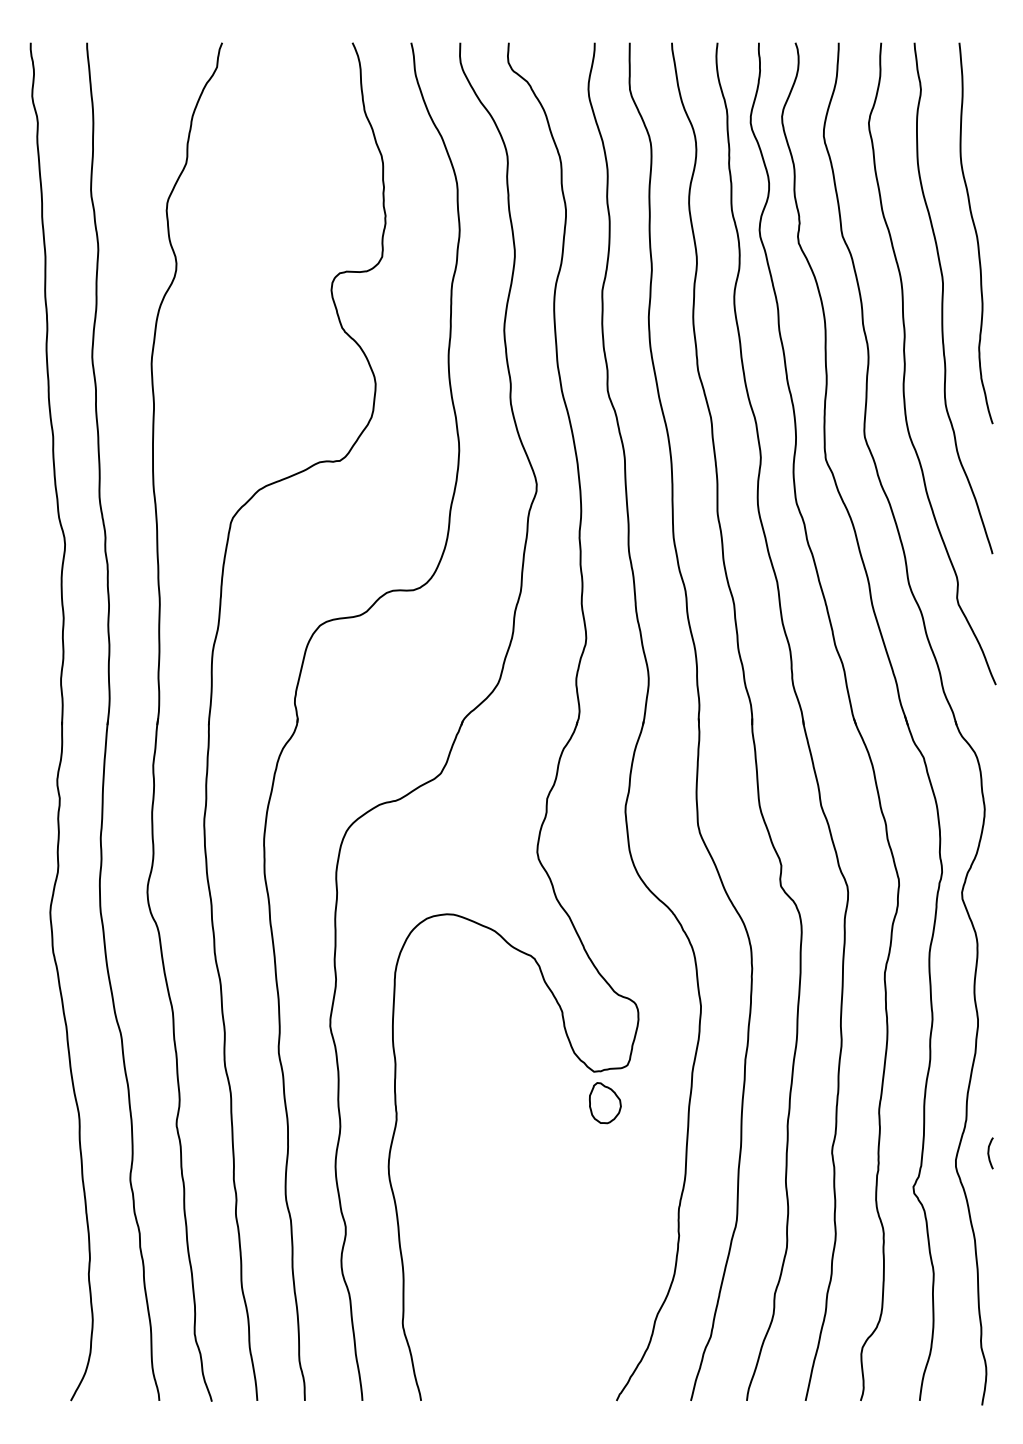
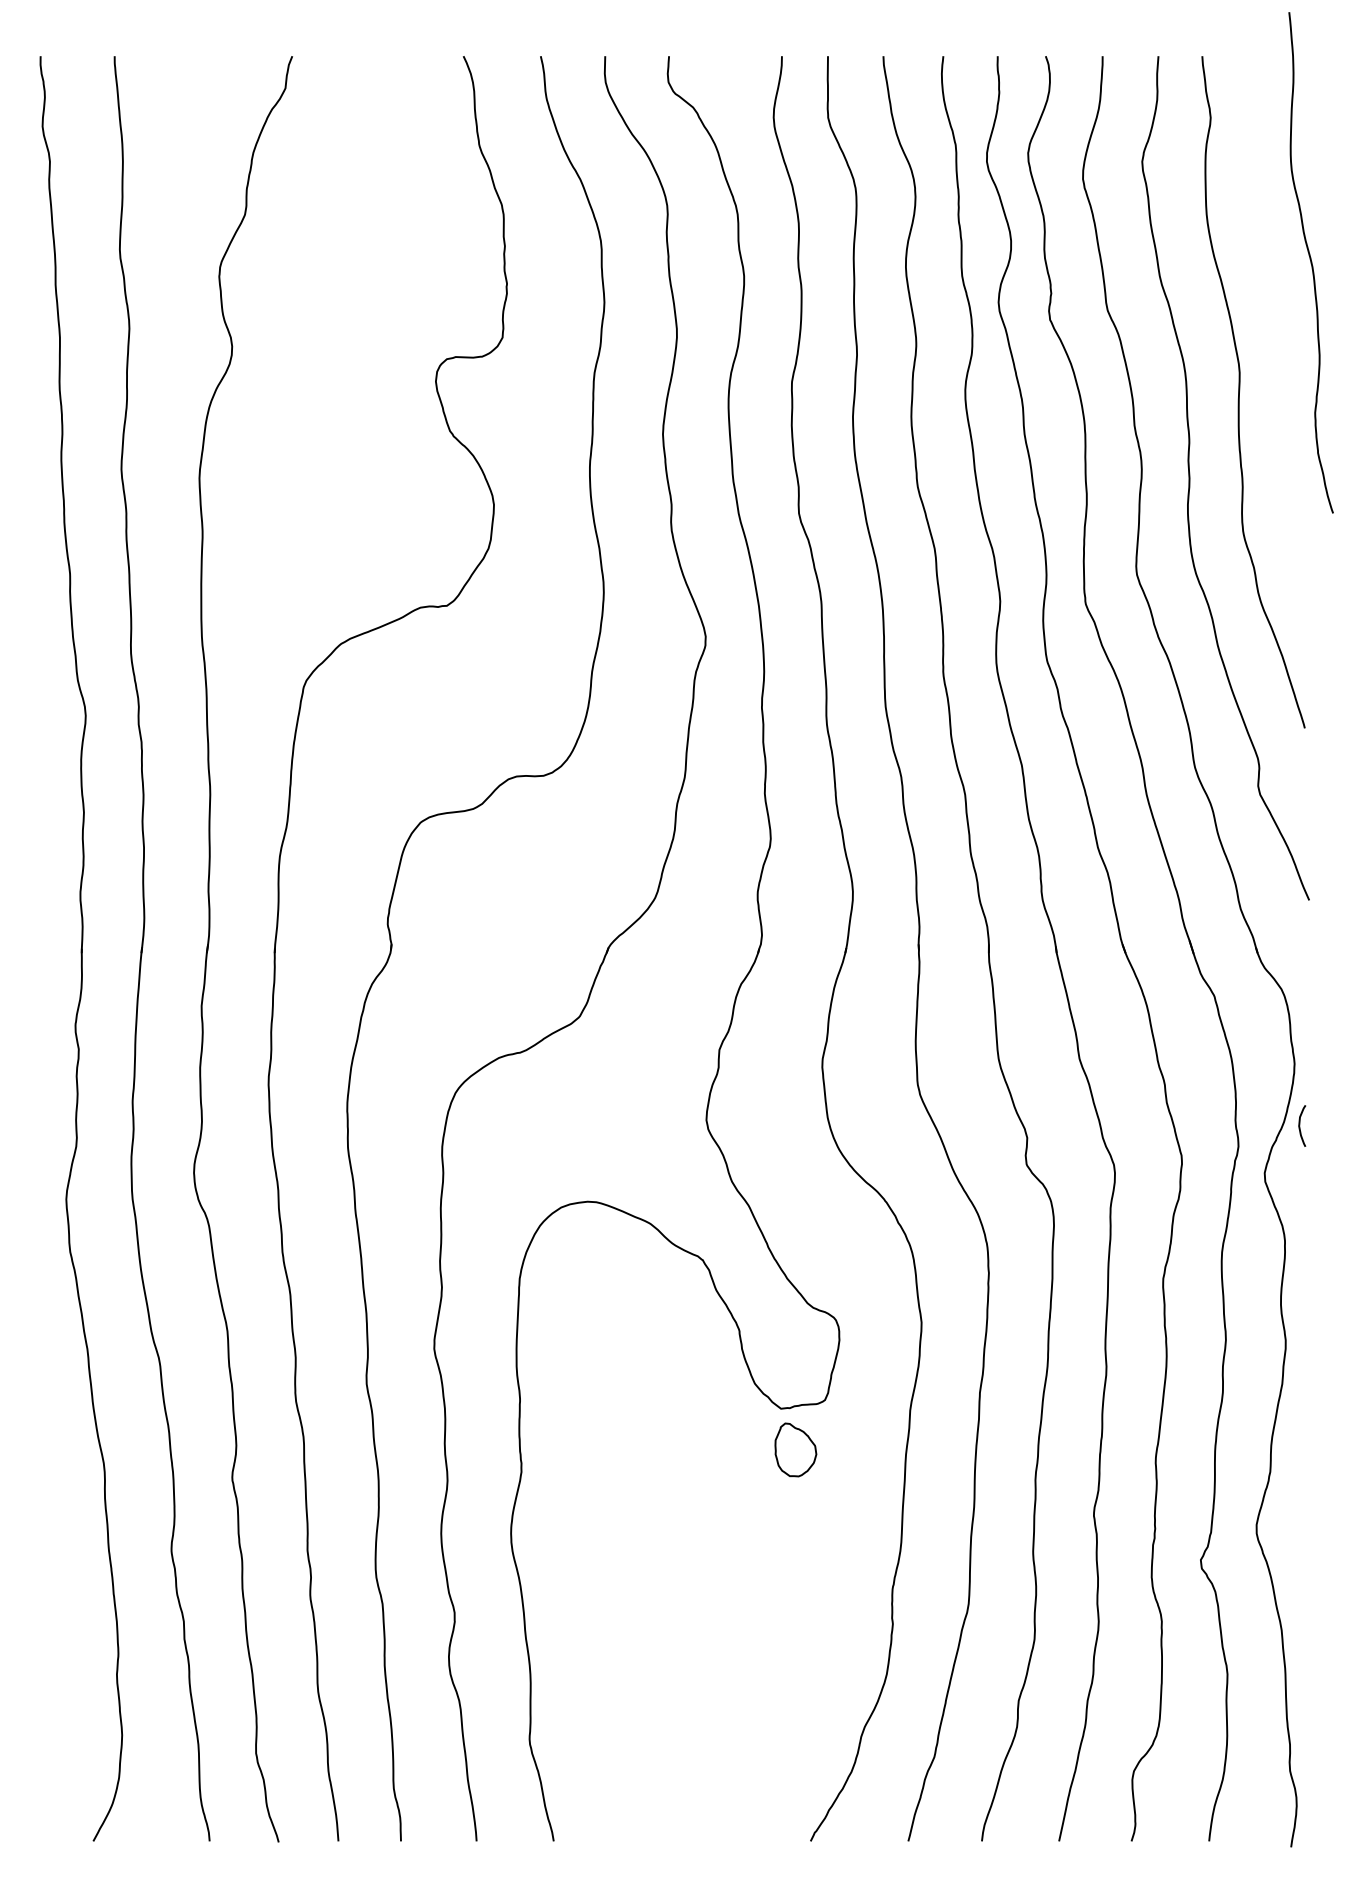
curve: (975, 233) -> (1310, 262), moved
curve: (989, 1152) -> (1300, 1125), moved

